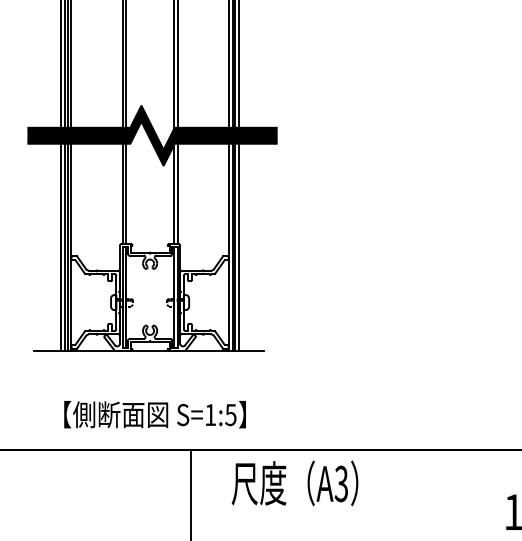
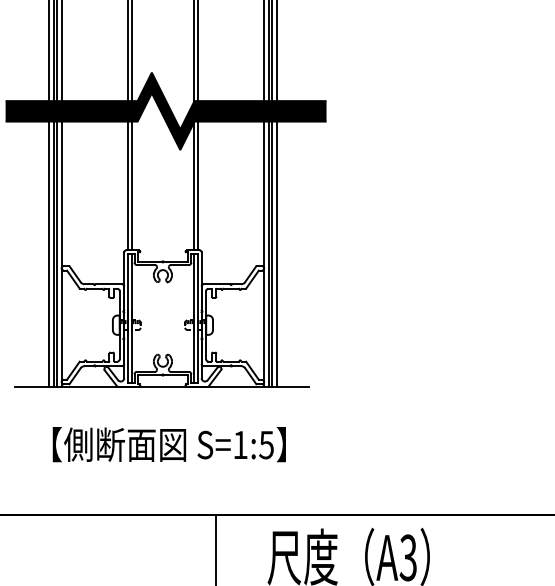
text: (154, 414) -> (168, 444), moved

